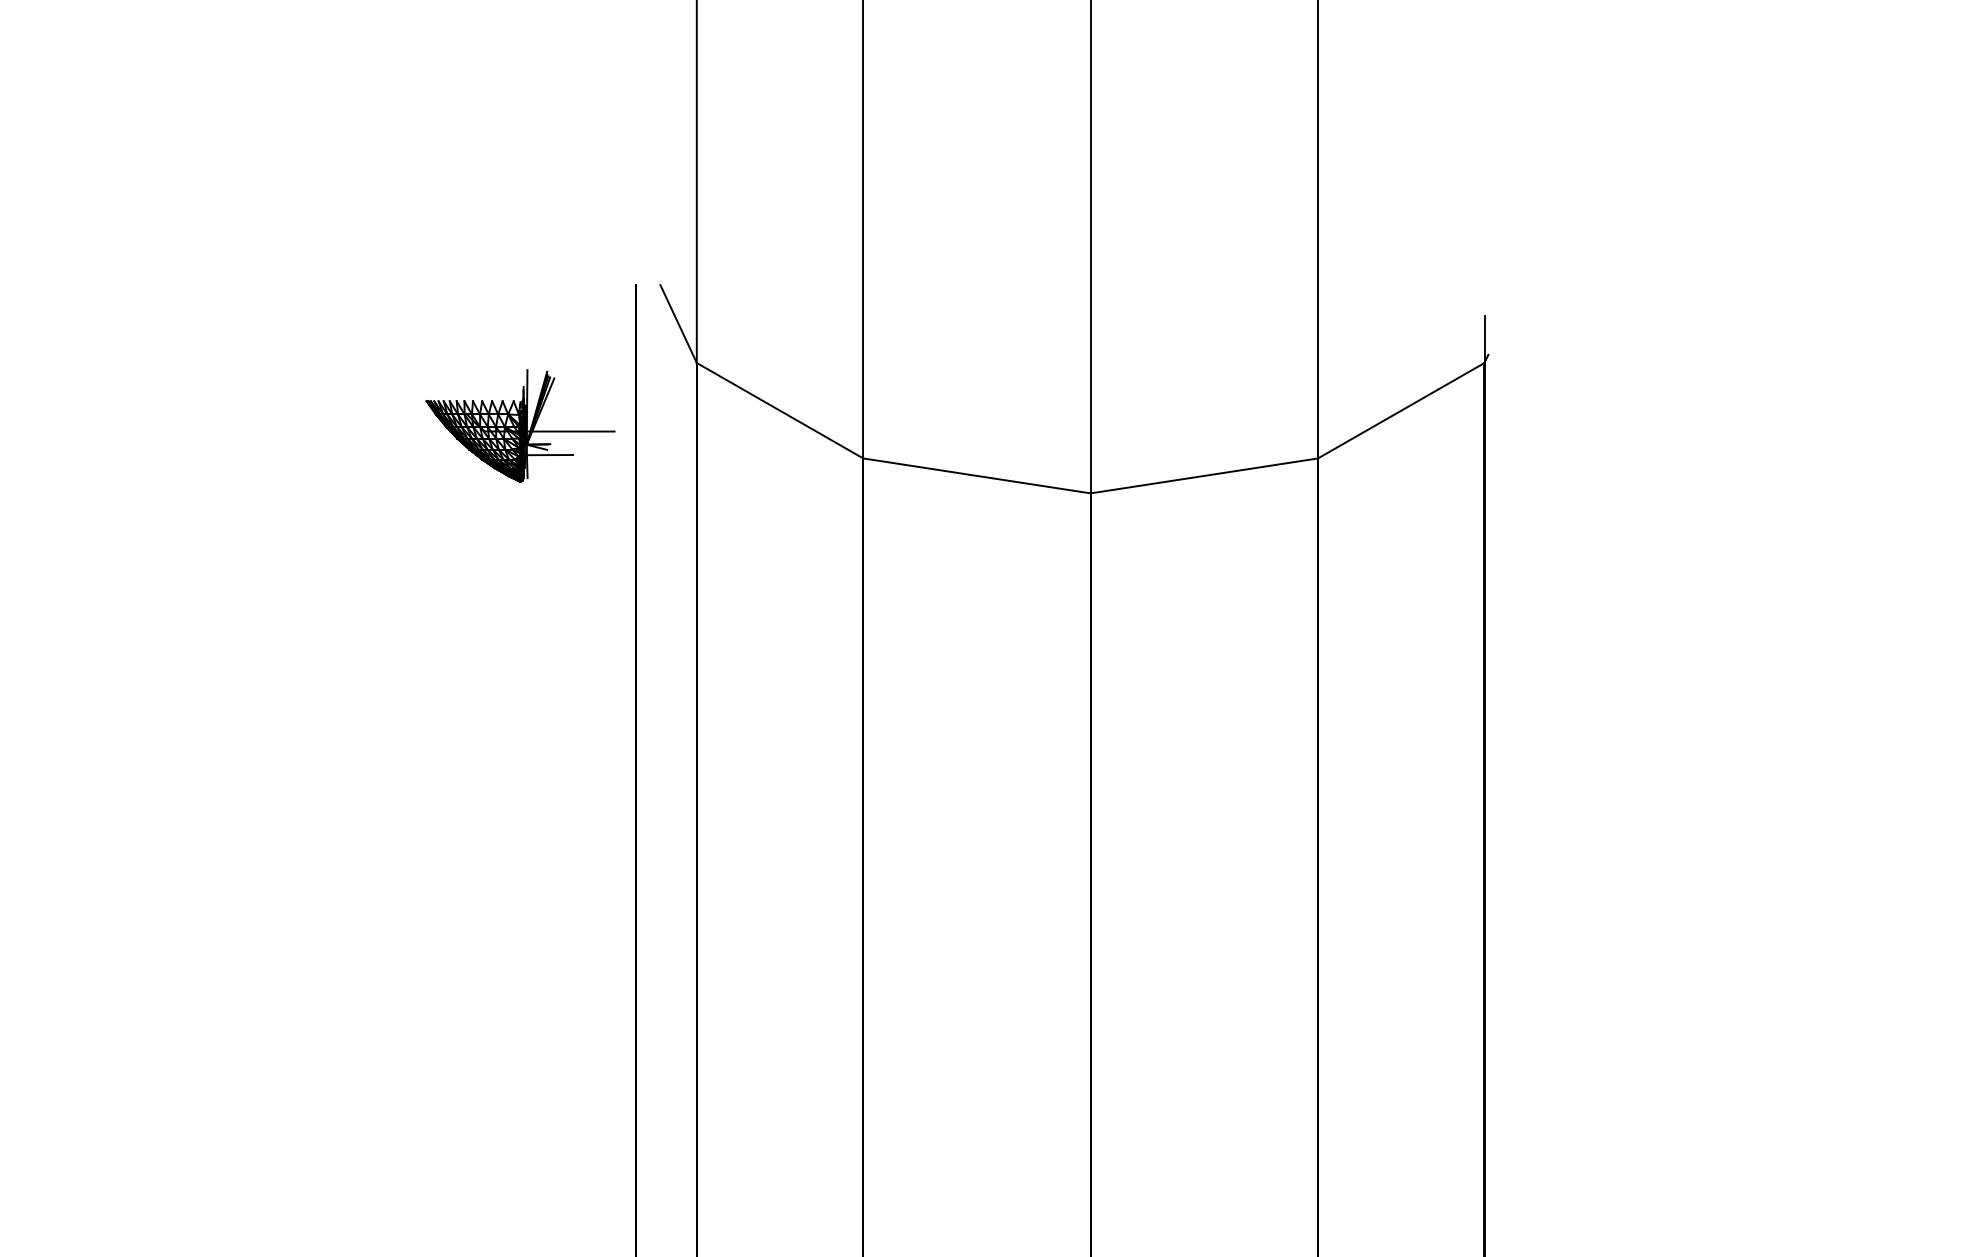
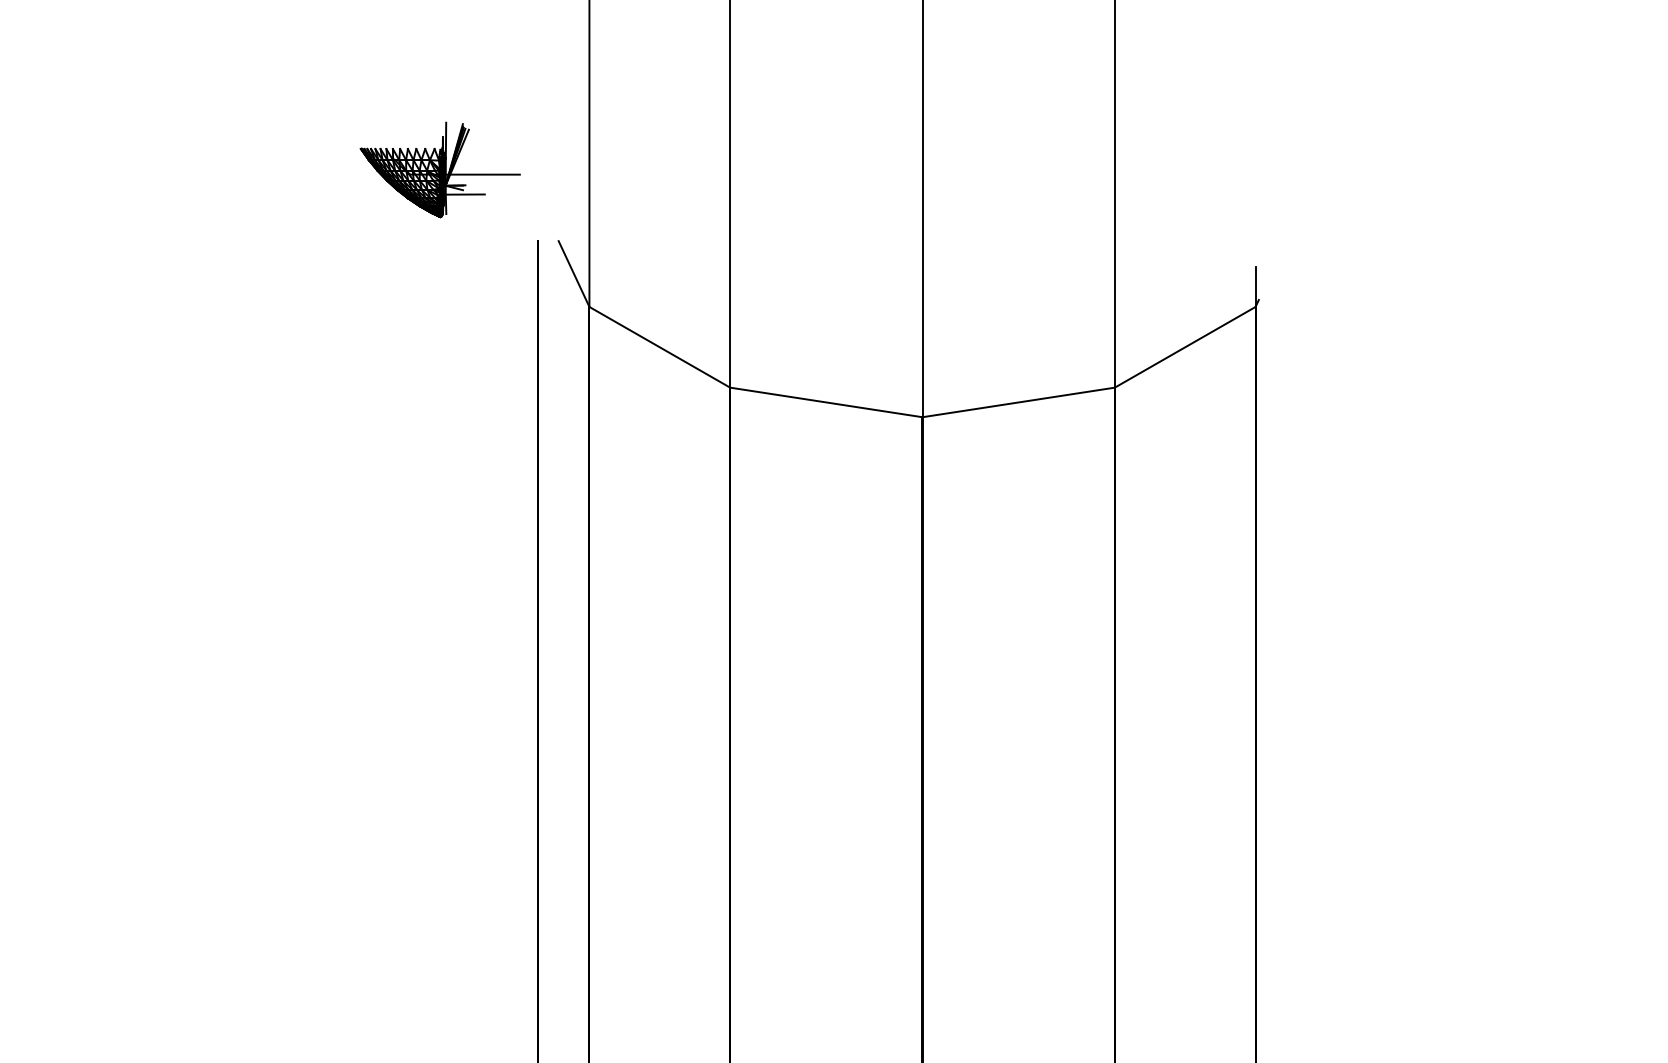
part: (520, 425) -> (440, 169), moved

